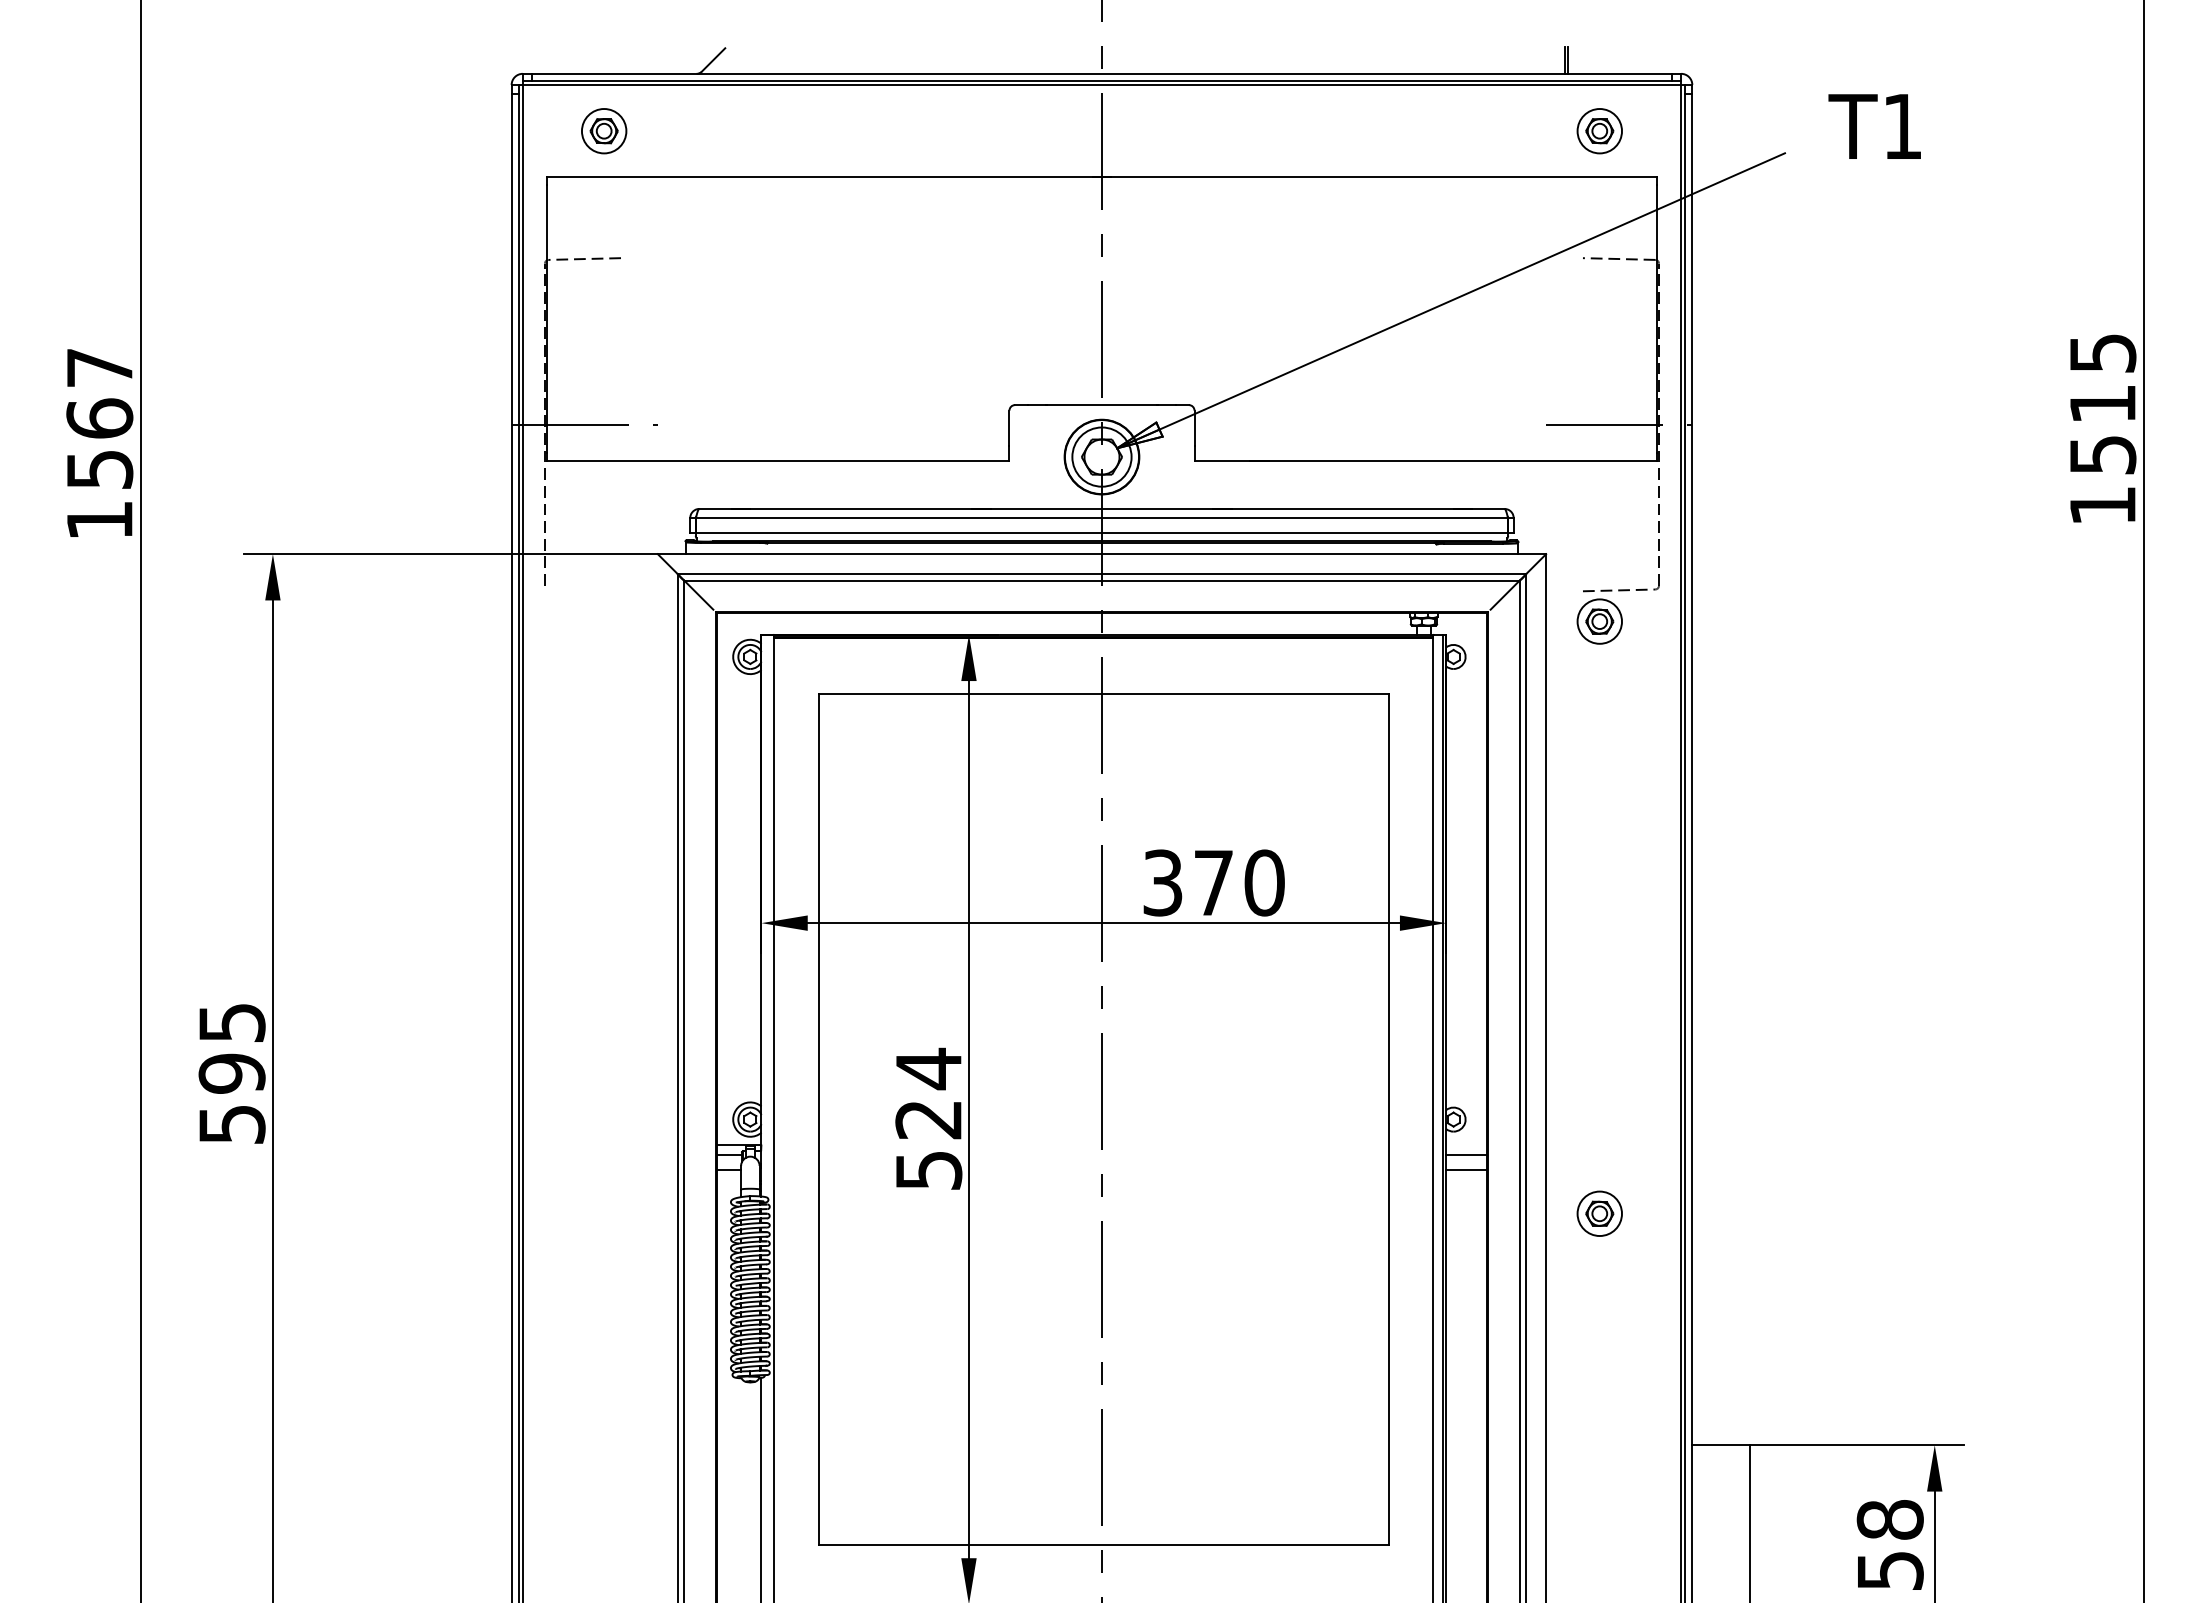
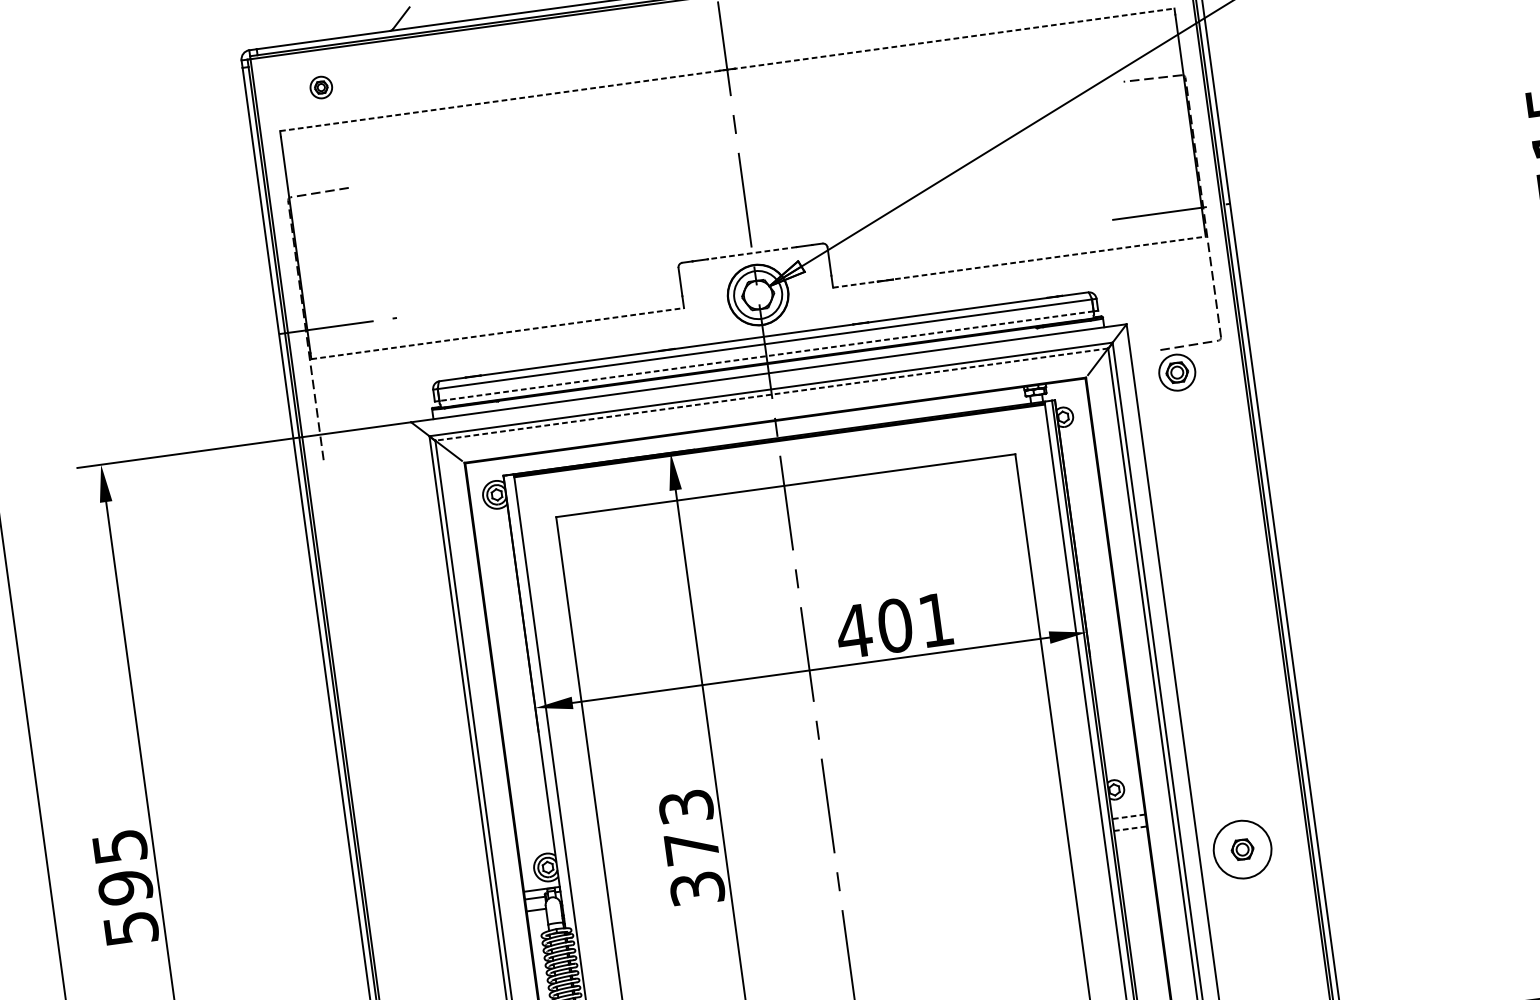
part: (604, 131) -> (321, 87), size x0.6
line: (1102, 177) -> (727, 69), solid -> dashed
line: (1101, 405) -> (752, 253), solid -> dashed
line: (778, 460) -> (497, 333), solid -> dashed
line: (1426, 460) -> (1019, 262), solid -> dashed
line: (1101, 532) -> (766, 355), solid -> dashed
line: (1101, 580) -> (771, 394), solid -> dashed
text: (1212, 882) -> (894, 625), 370 -> 401
text: (928, 1118) -> (691, 846), 524 -> 373
line: (1466, 1154) -> (1128, 816), solid -> dashed
line: (1467, 1169) -> (1131, 828), solid -> dashed
circle: (1599, 1213) -> (1242, 849), size x1.6

